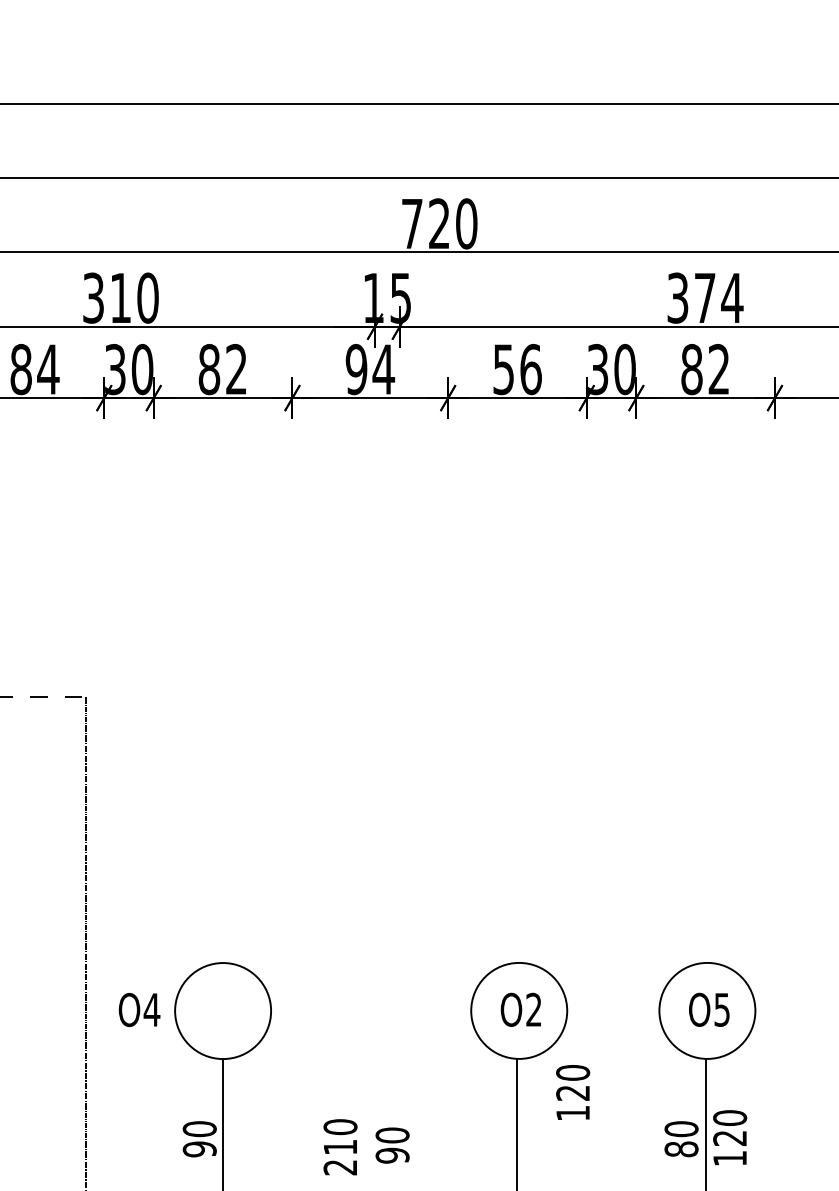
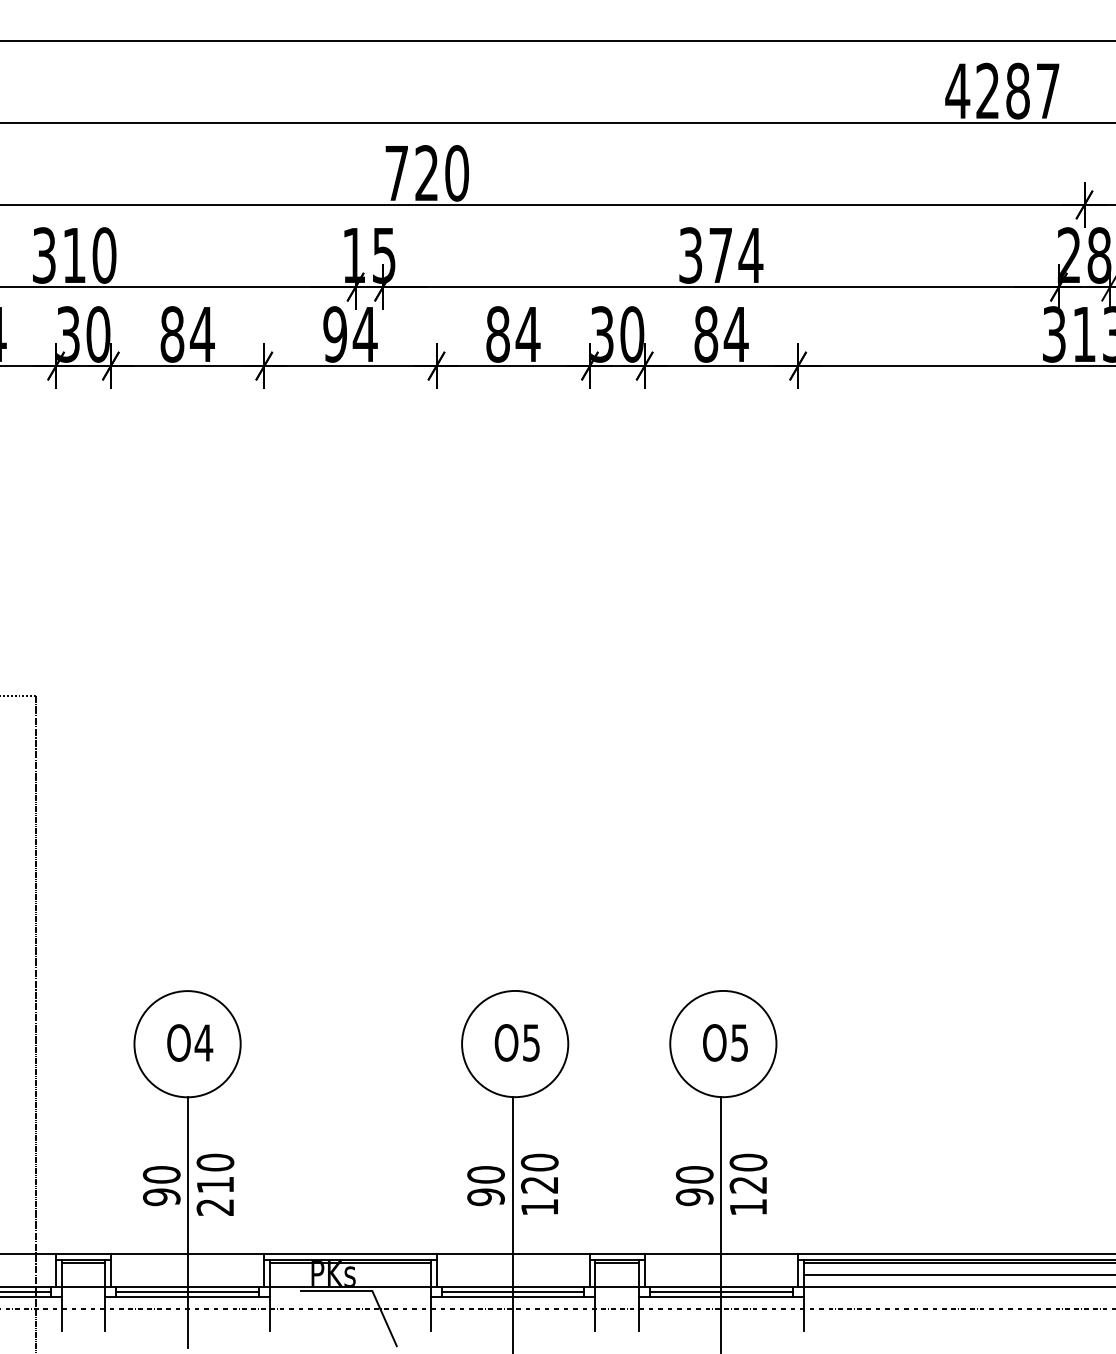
text: (235, 368) -> (201, 333), 82 -> 84
text: (718, 368) -> (735, 333), 82 -> 84
text: (517, 369) -> (513, 334), 56 -> 84
text: (139, 1009) -> (190, 1042), moved
text: (533, 1009) -> (531, 1042), O2 -> O5
text: (572, 1091) -> (539, 1183), moved
text: (340, 1146) -> (215, 1184), moved
text: (392, 1146) -> (485, 1186), moved
text: (681, 1149) -> (694, 1197), 80 -> 90

